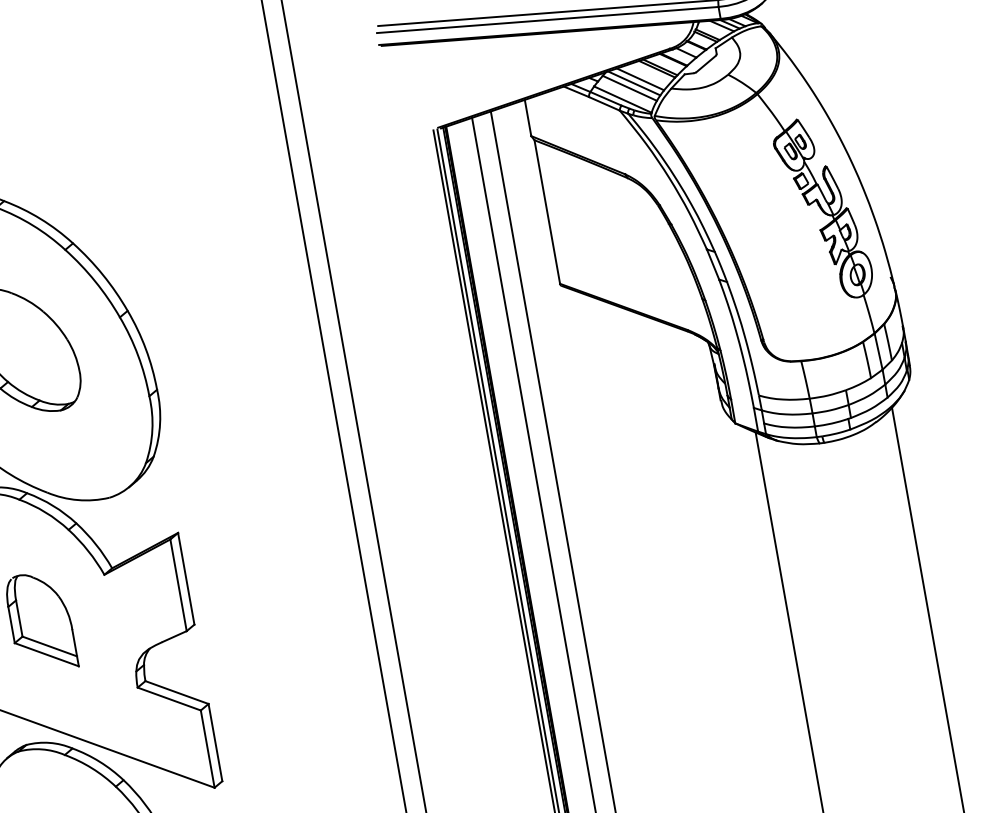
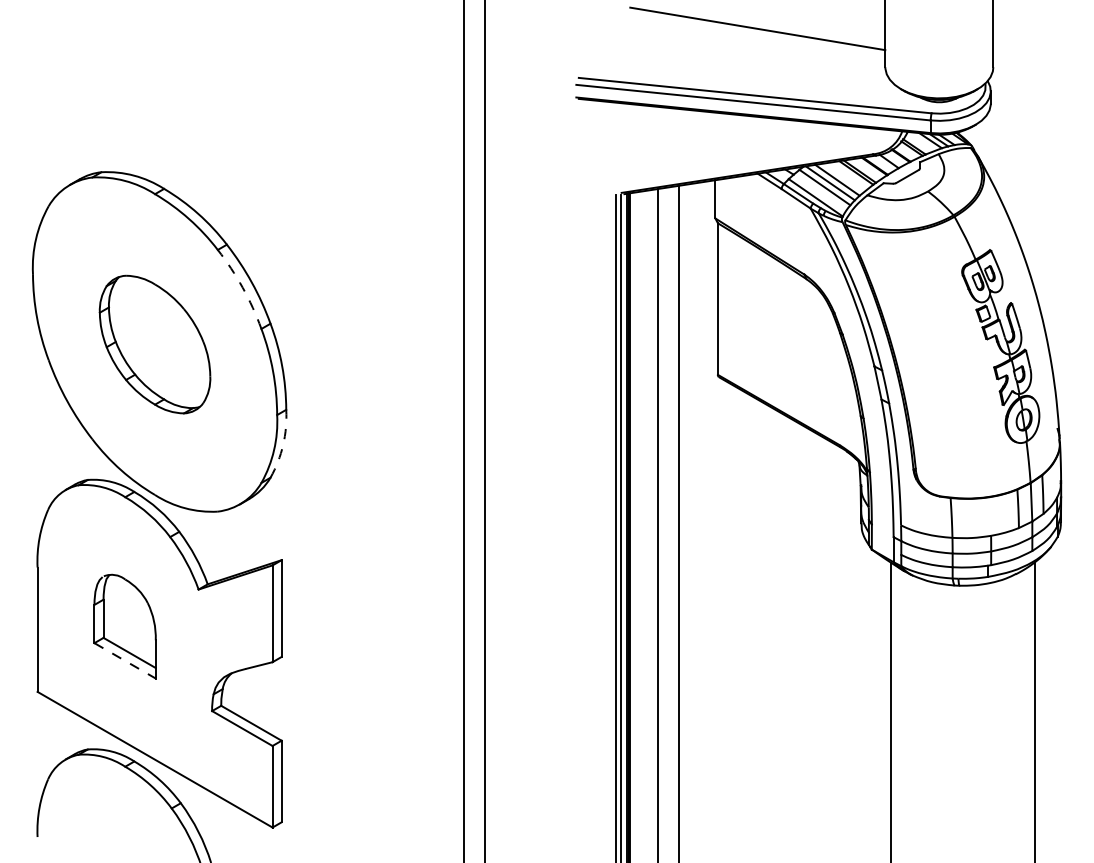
arc: (95, 281) -> (242, 287), solid -> dashed
arc: (160, 423) -> (283, 444), solid -> dashed
line: (47, 655) -> (125, 661), solid -> dashed

